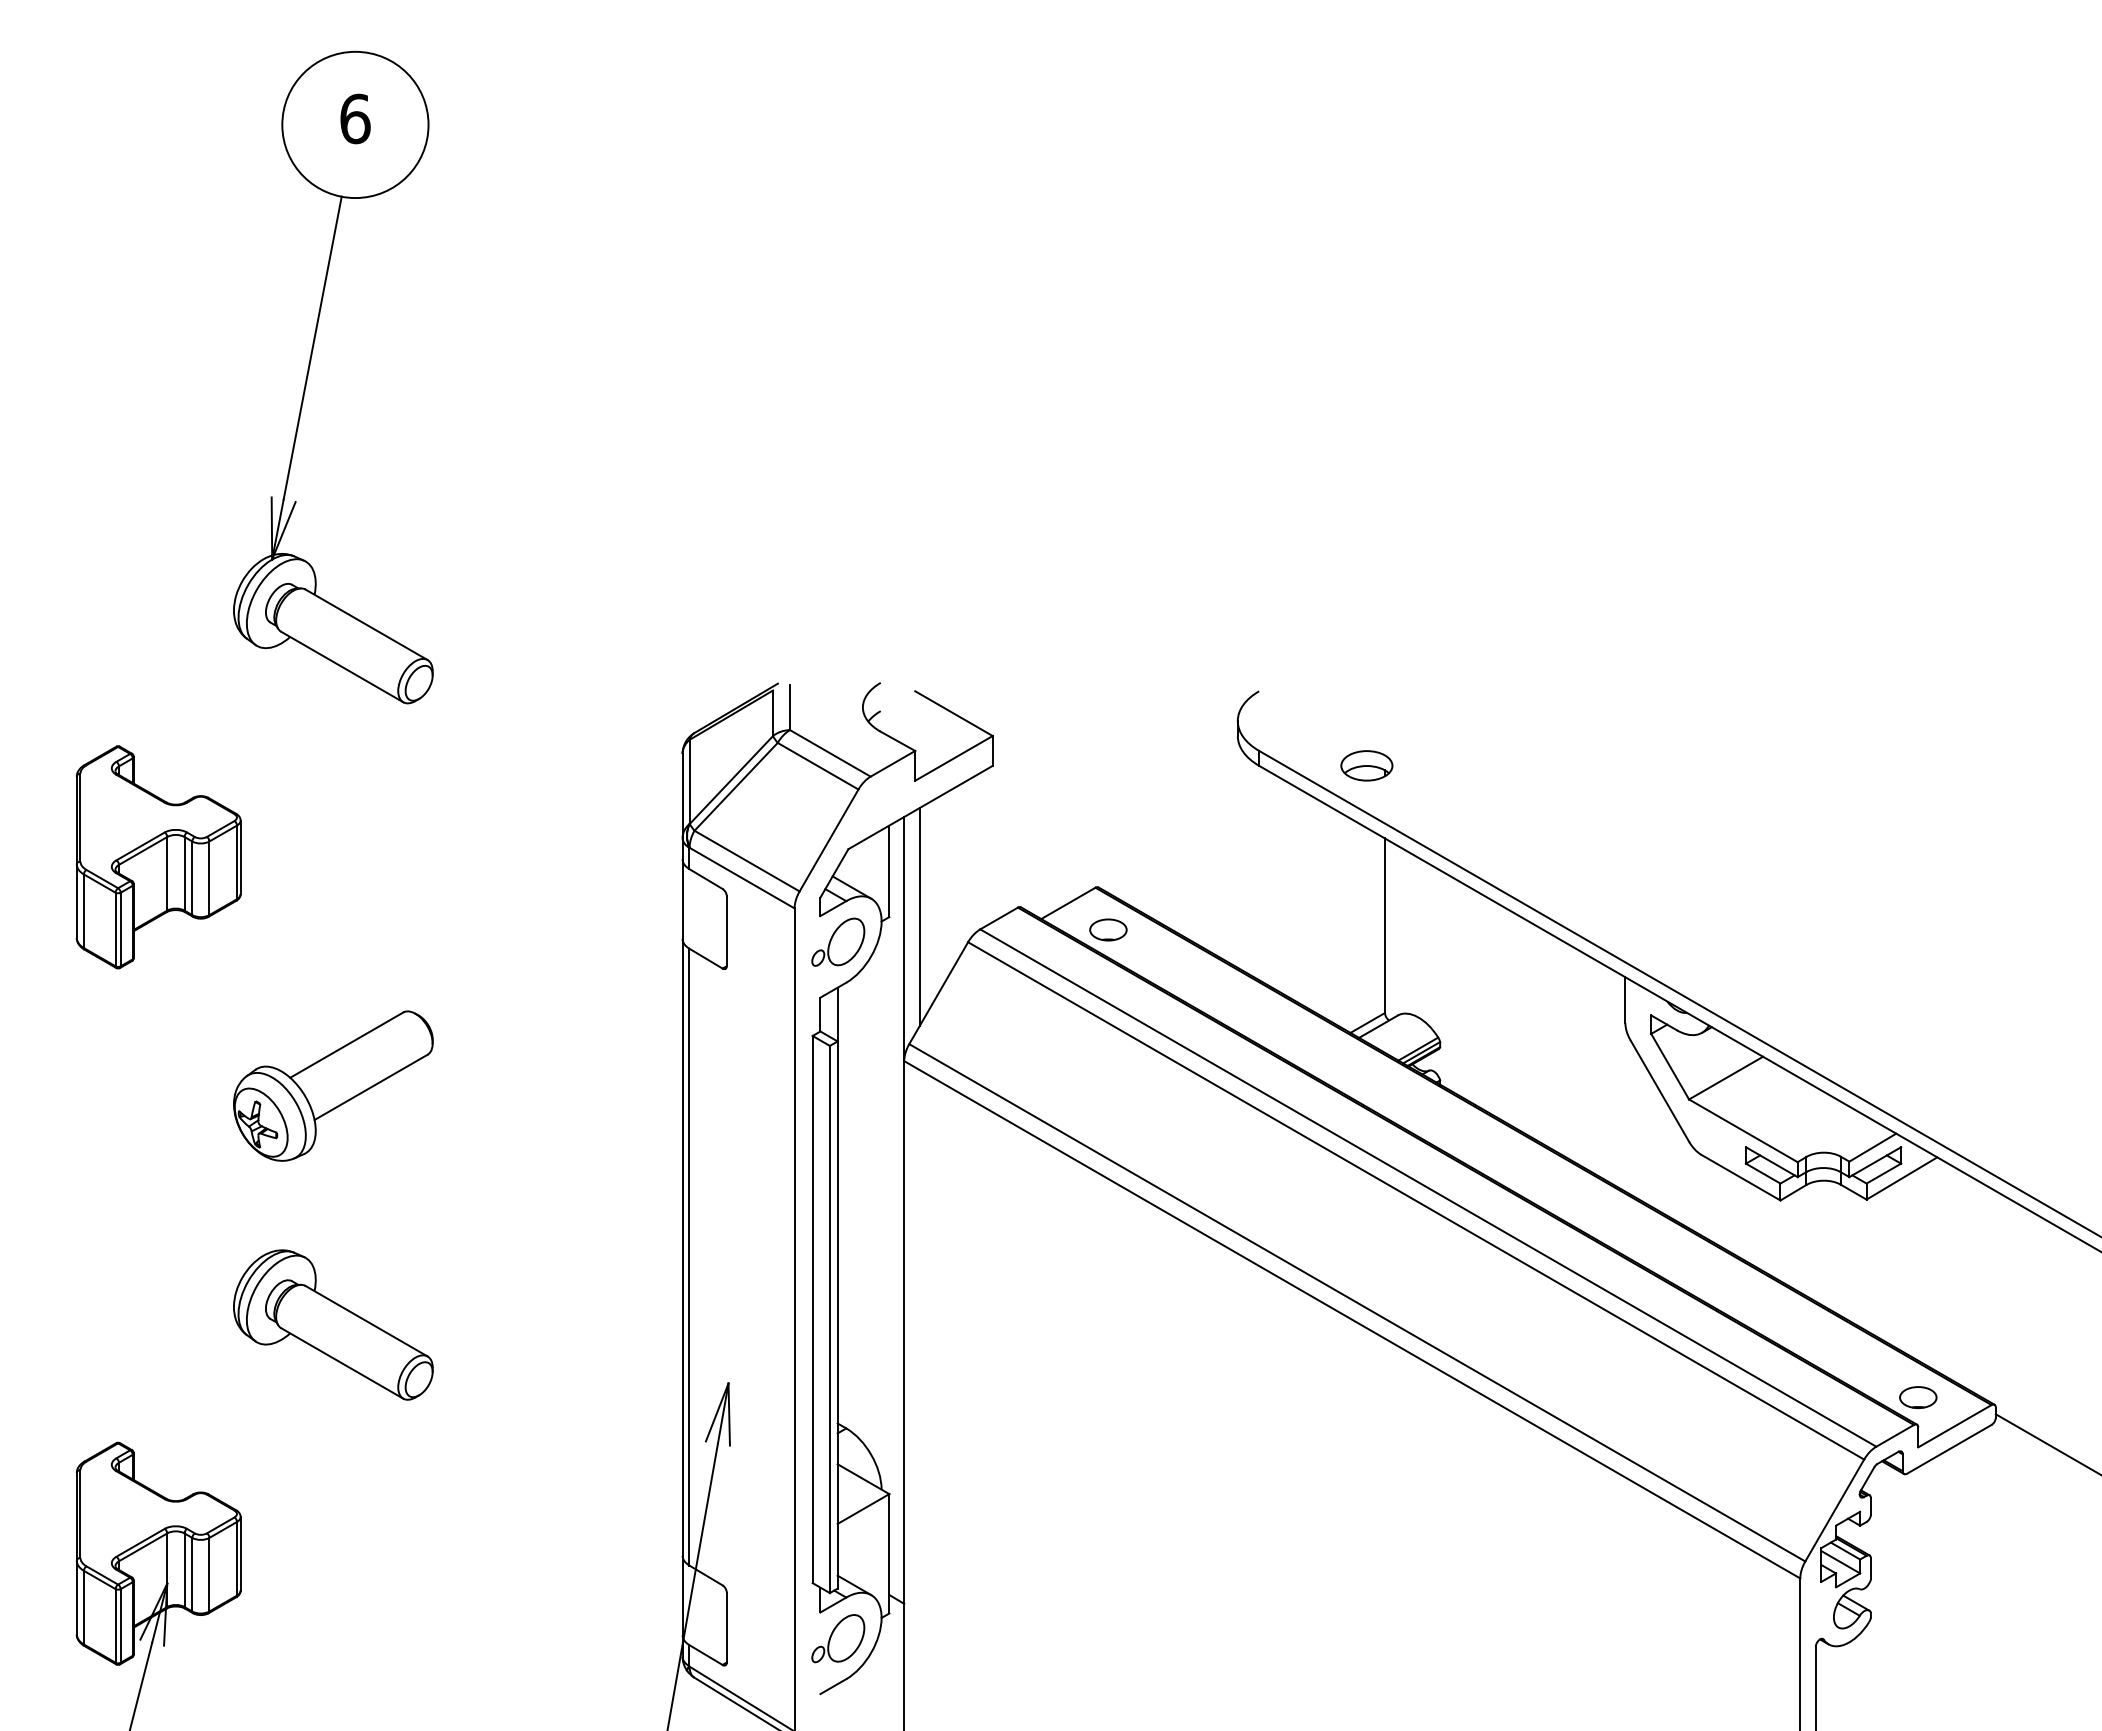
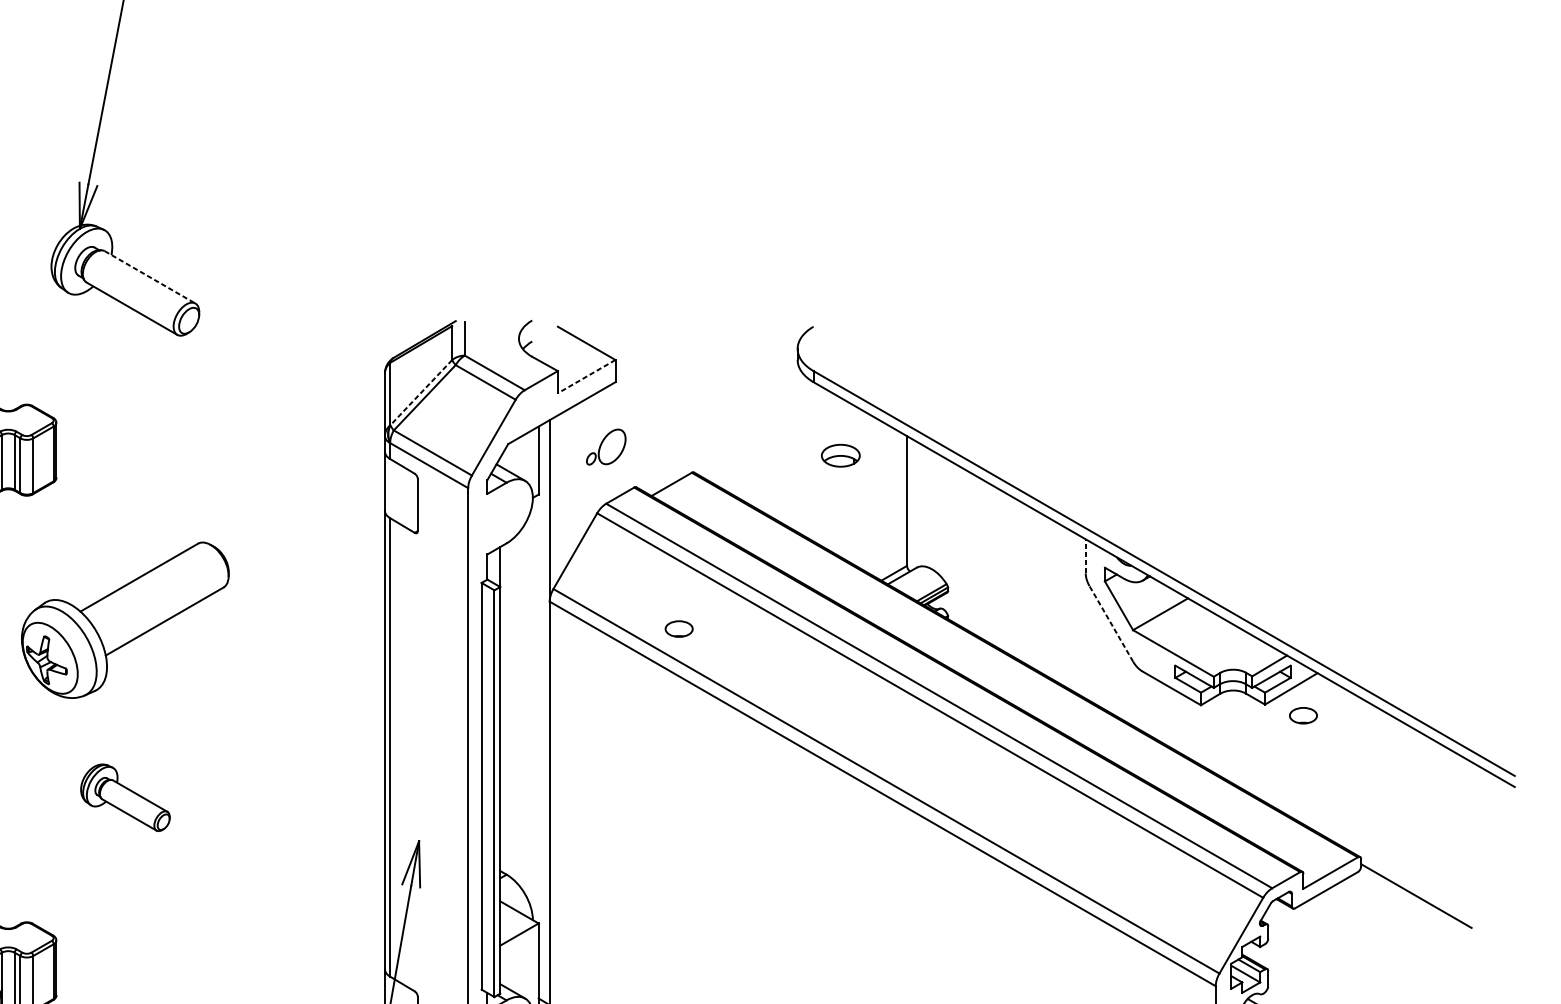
line: (367, 625) -> (150, 277), solid -> dashed
line: (953, 758) -> (586, 376), solid -> dashed
part: (1366, 765) -> (840, 455), moved
line: (731, 780) -> (421, 393), solid -> dashed
line: (919, 917) -> (561, 494), removed
part: (1108, 929) -> (679, 628), moved
part: (838, 941) -> (606, 446), moved
line: (1625, 1000) -> (1085, 556), solid -> dashed
part: (333, 1085) -> (125, 619), size x1.4
line: (1659, 1091) -> (1111, 624), solid -> dashed
part: (333, 1324) -> (125, 797), size x0.6
part: (1918, 1397) -> (1303, 715), moved

